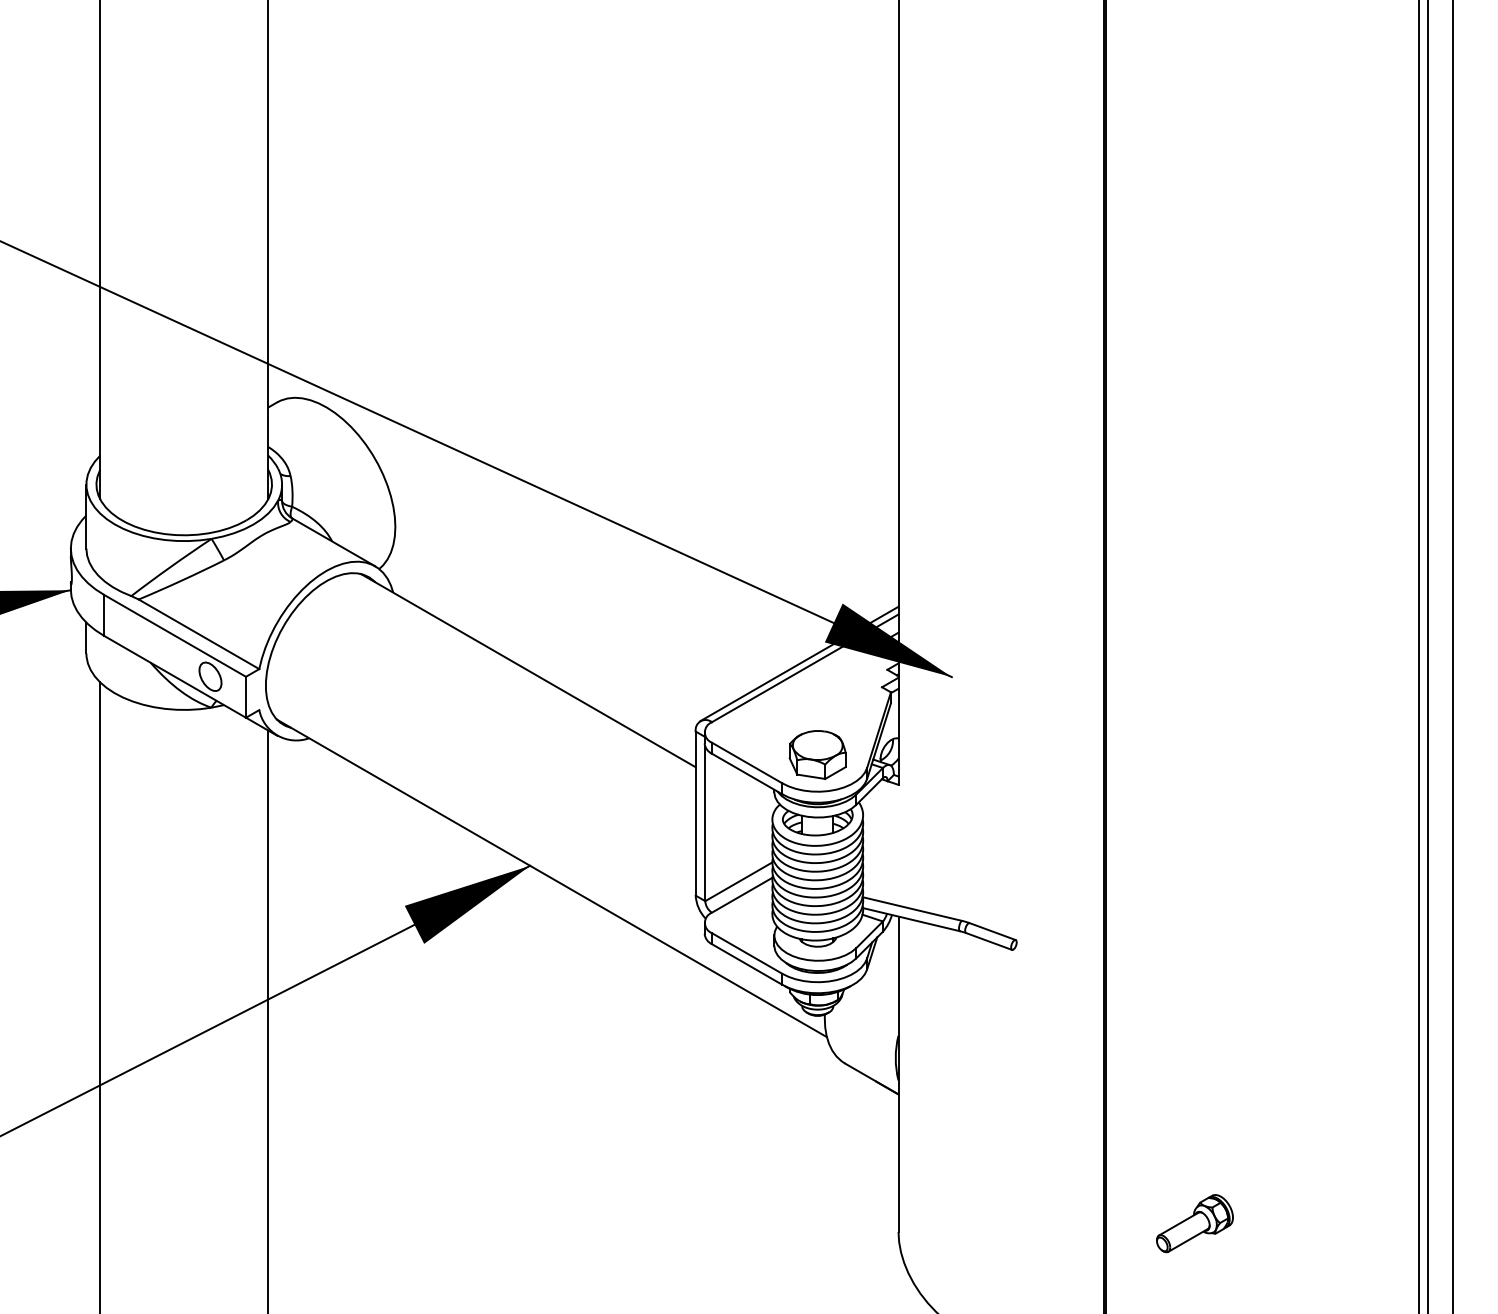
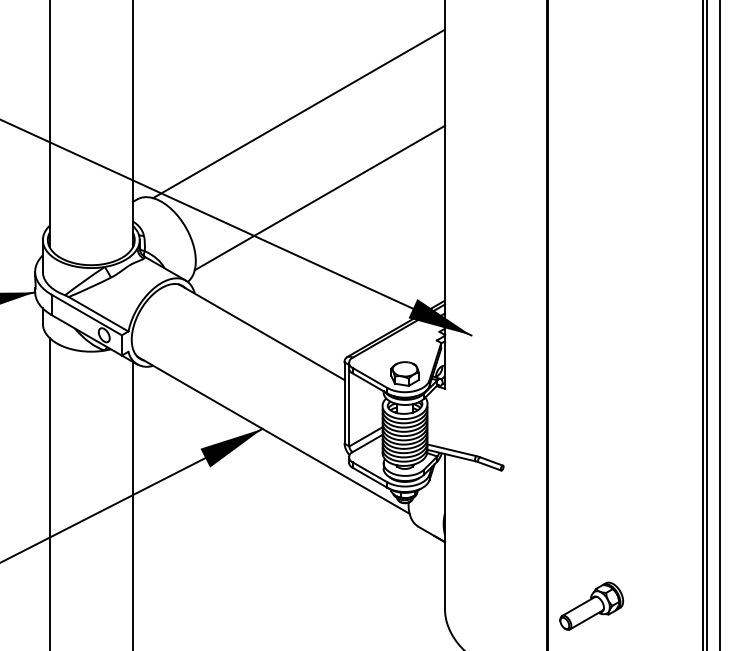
line: (604, 228) -> (299, 113), added
line: (645, 398) -> (319, 197), added
part: (1194, 1222) -> (591, 605), size x1.67

